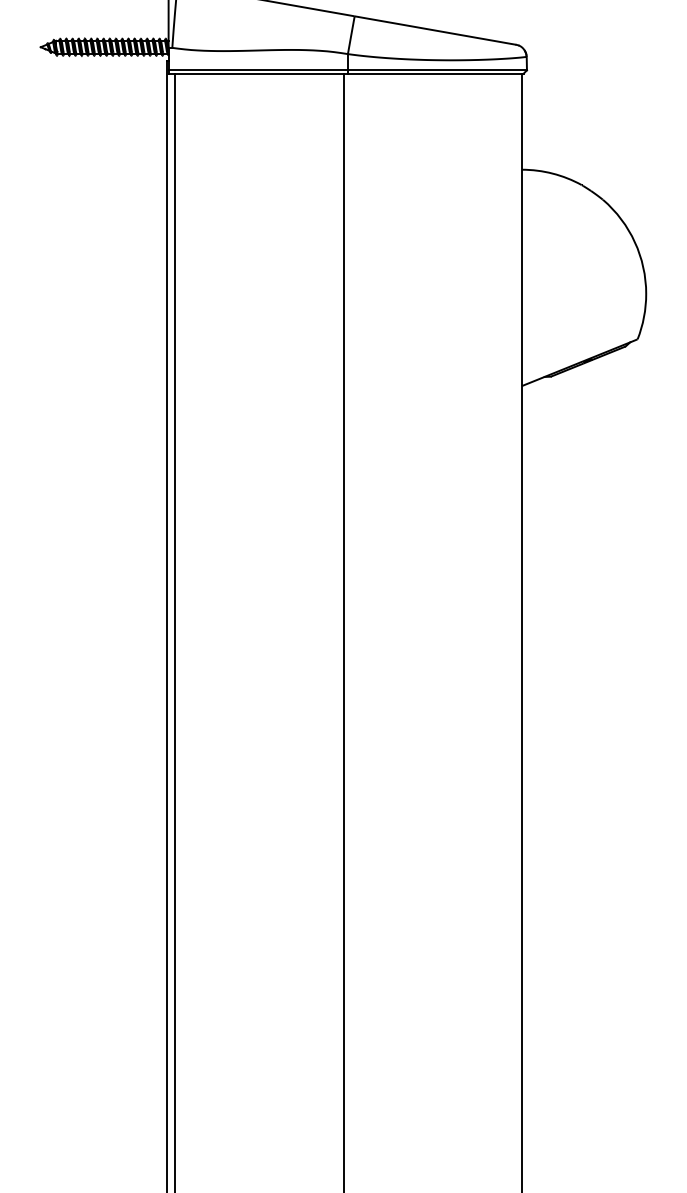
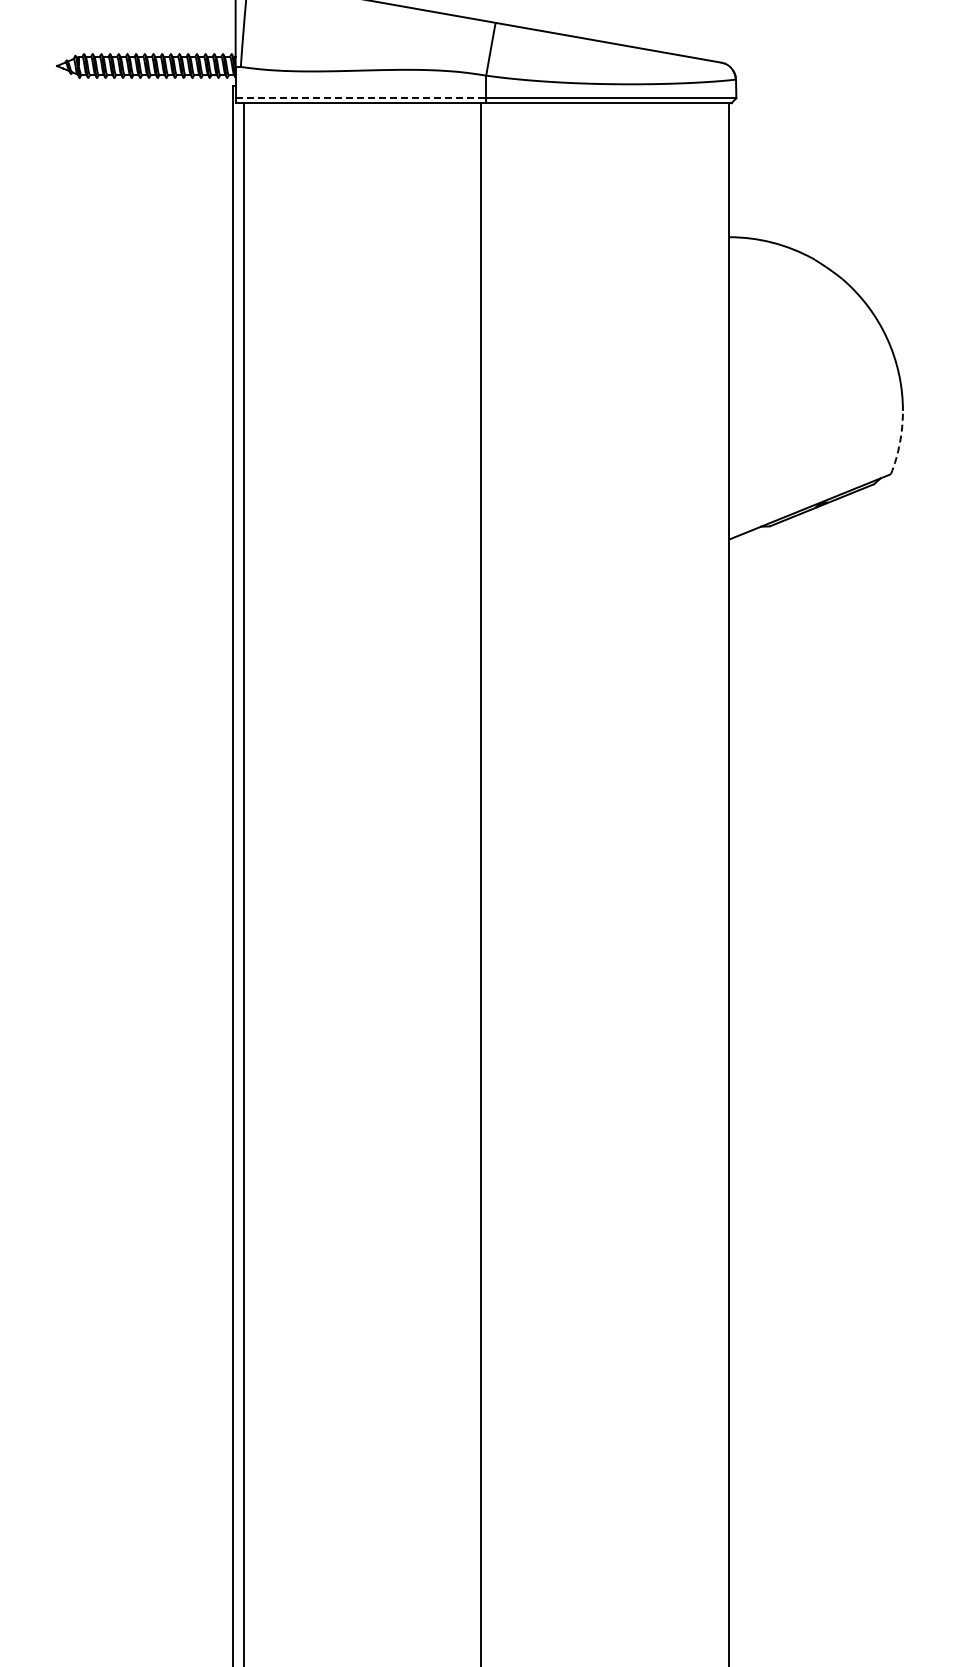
line: (258, 70) -> (361, 98), solid -> dashed
arc: (643, 317) -> (899, 443), solid -> dashed

